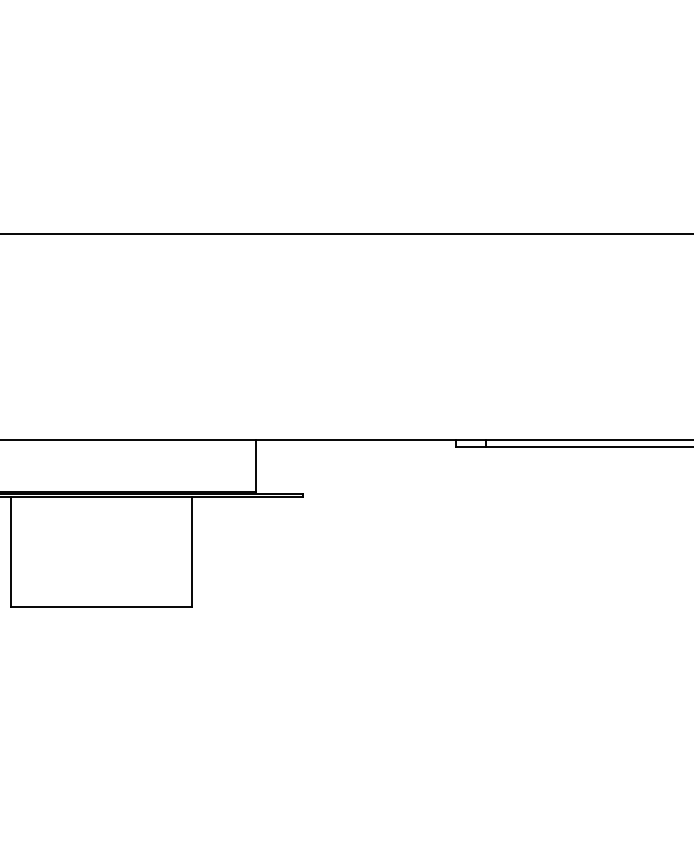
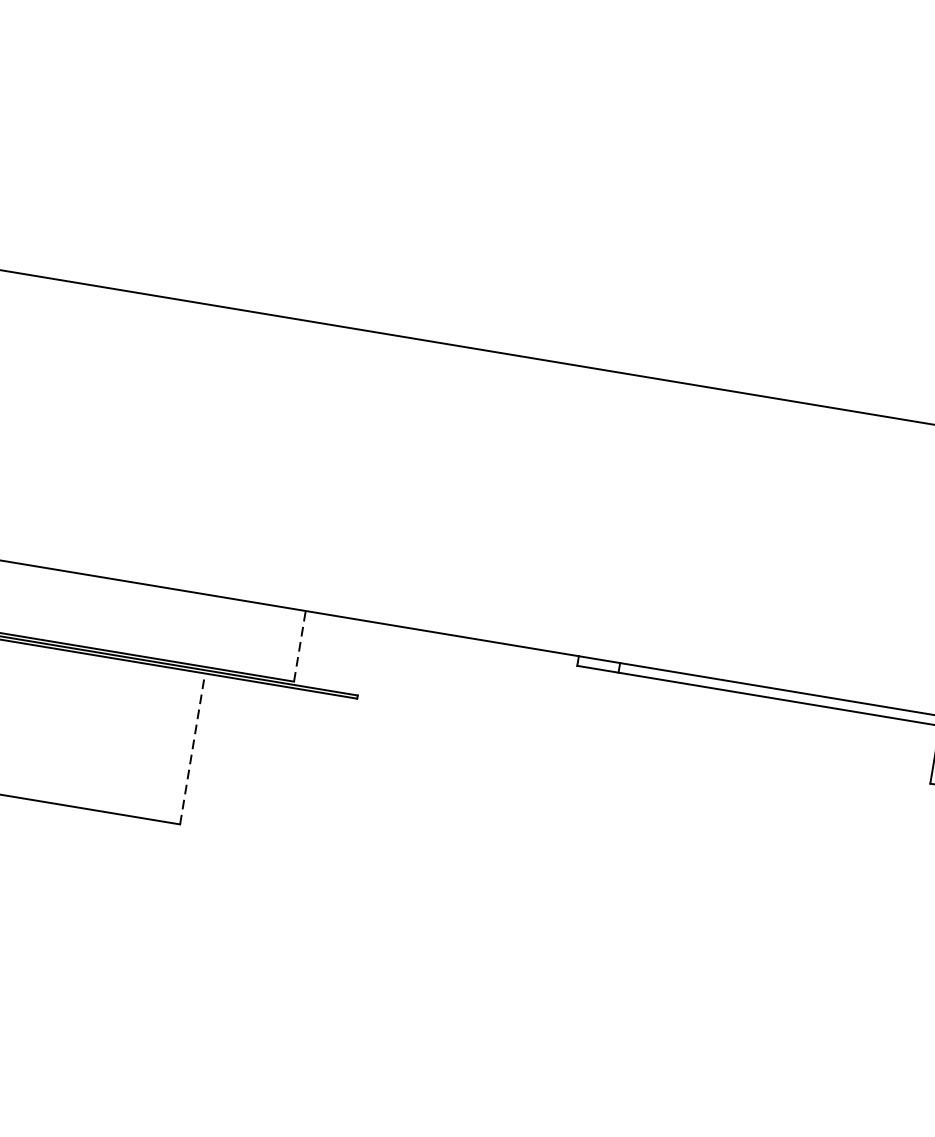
line: (256, 466) -> (299, 646), solid -> dashed
line: (192, 551) -> (193, 748), solid -> dashed

